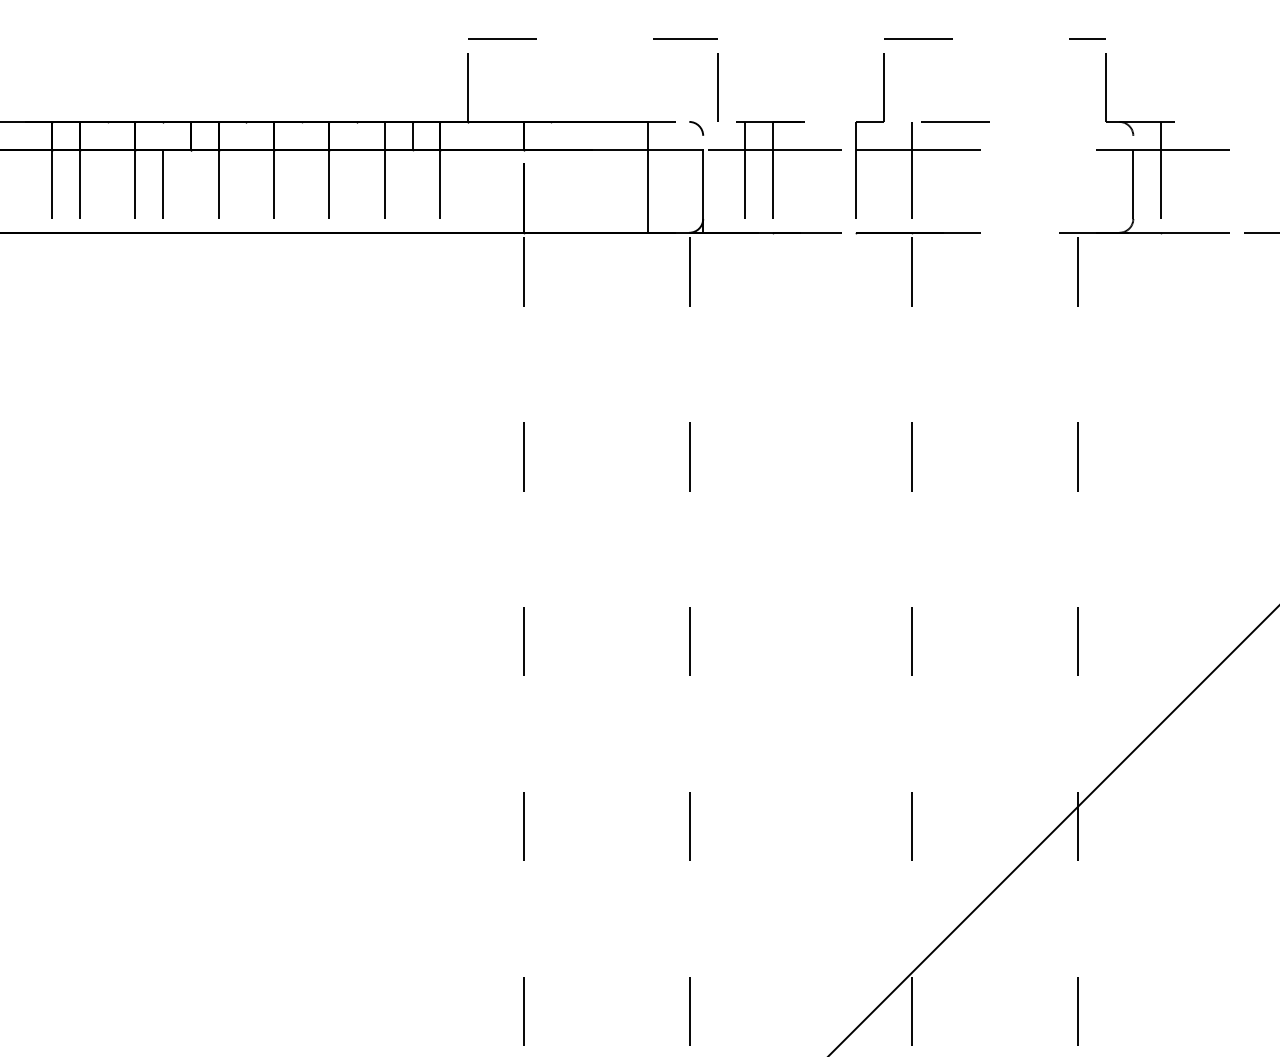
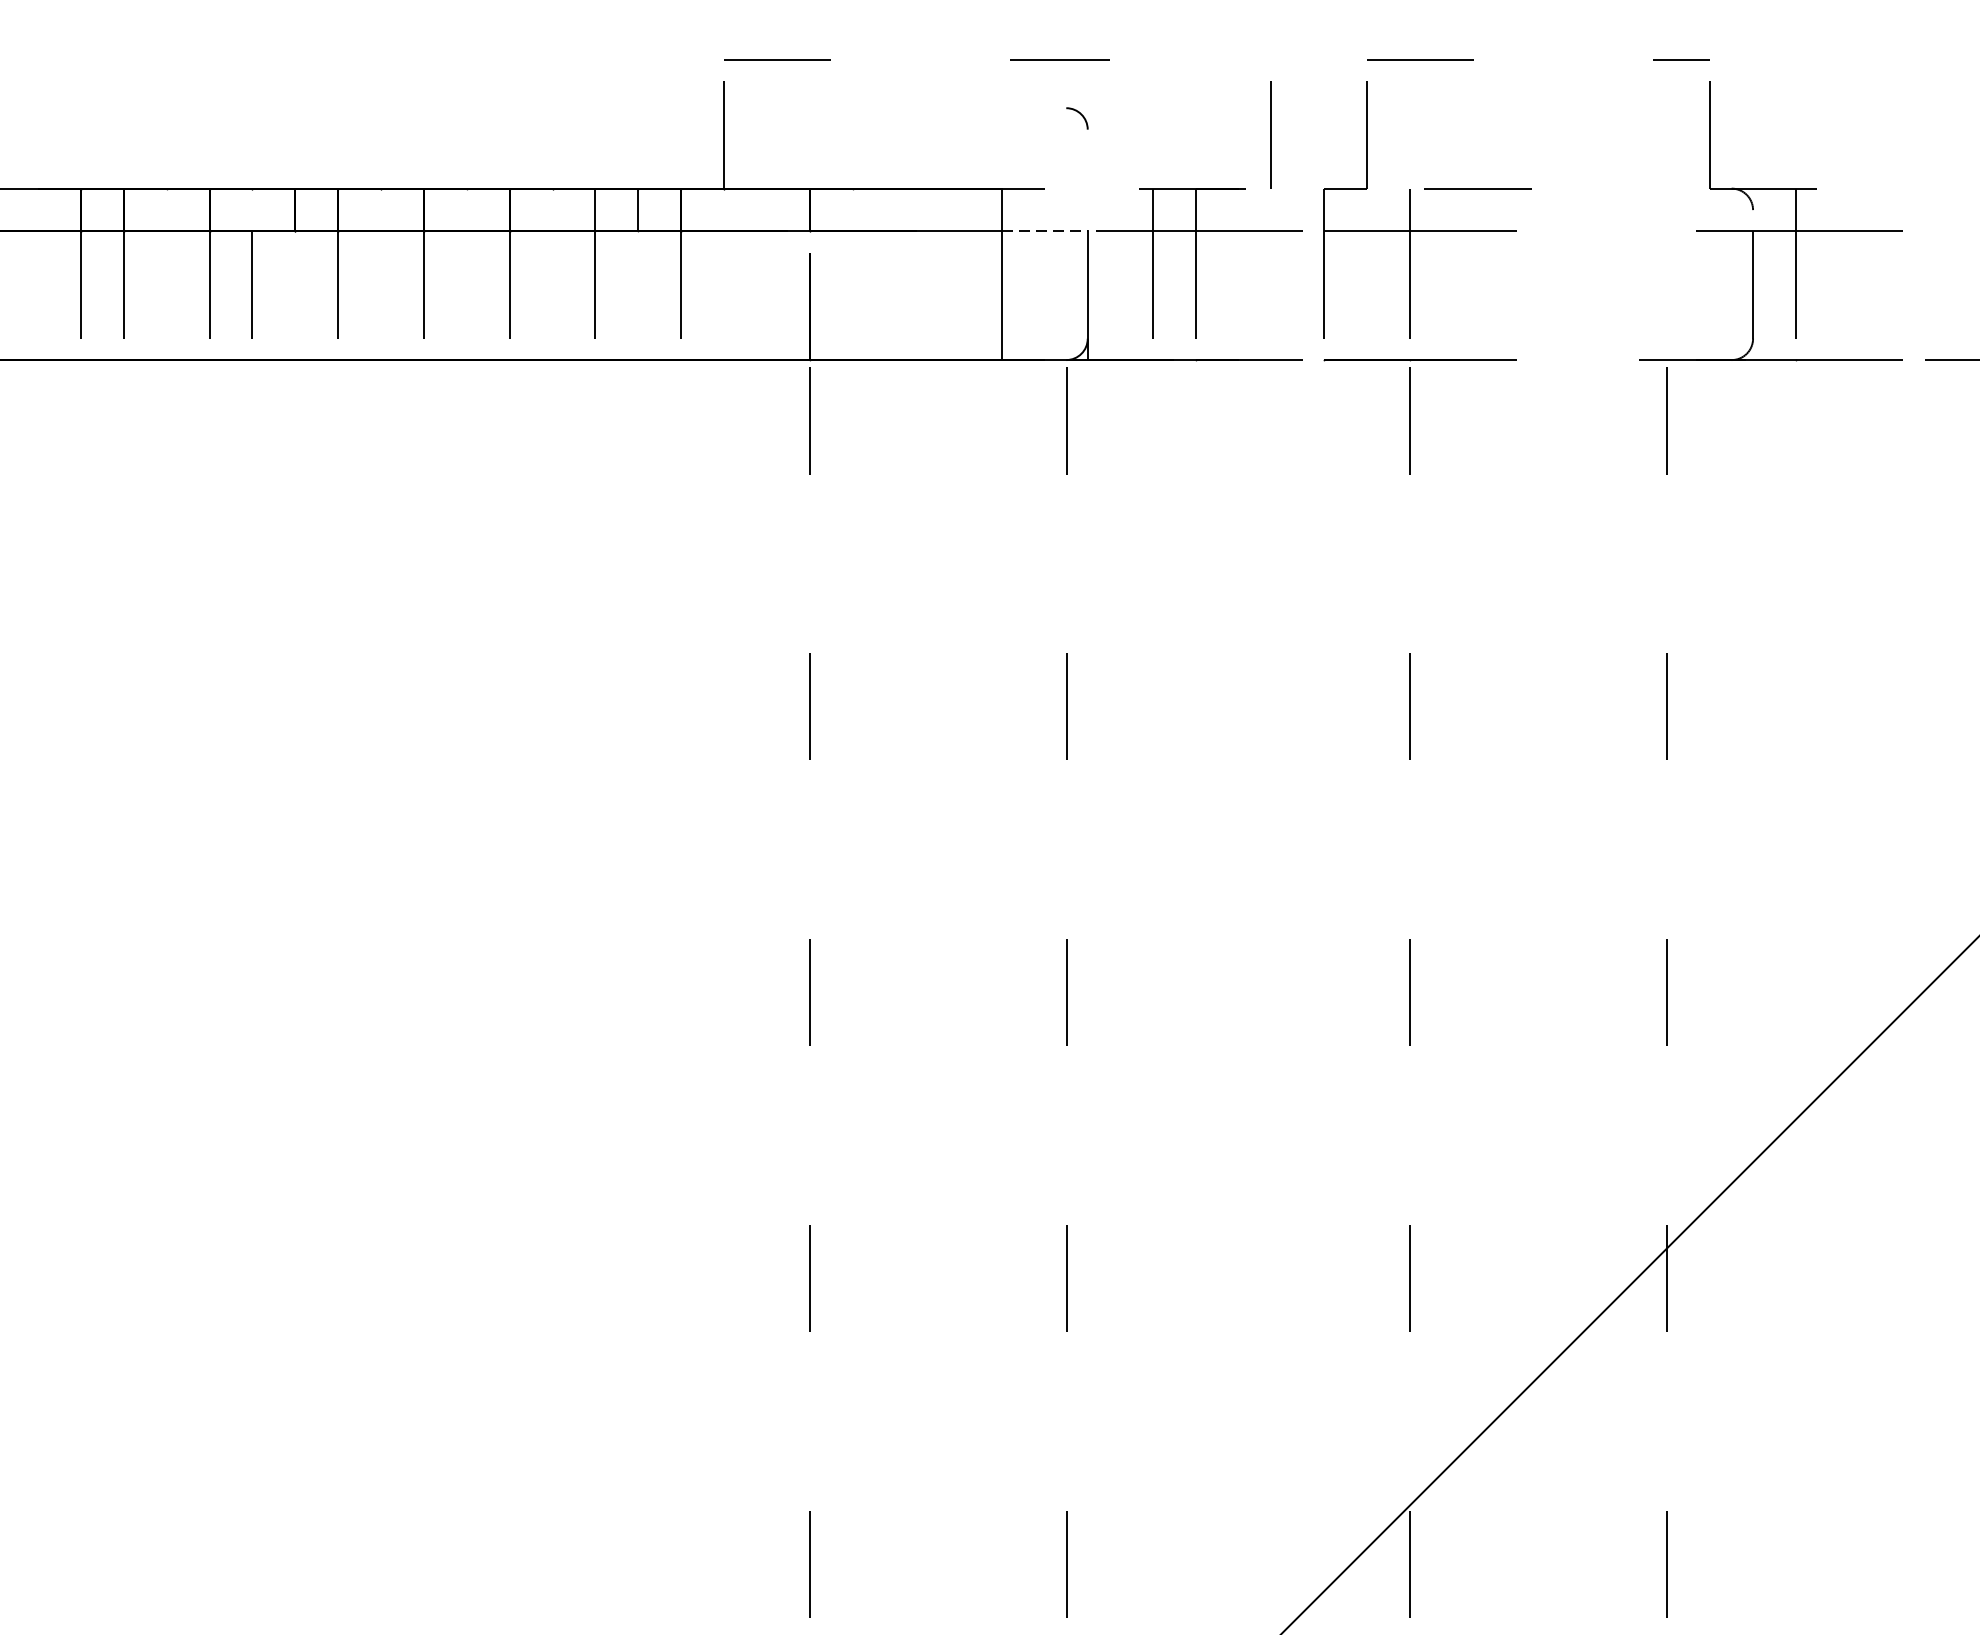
line: (717, 87) -> (1270, 135), moved
curve: (698, 126) -> (1080, 115), moved
line: (675, 149) -> (1044, 231), solid -> dashed

